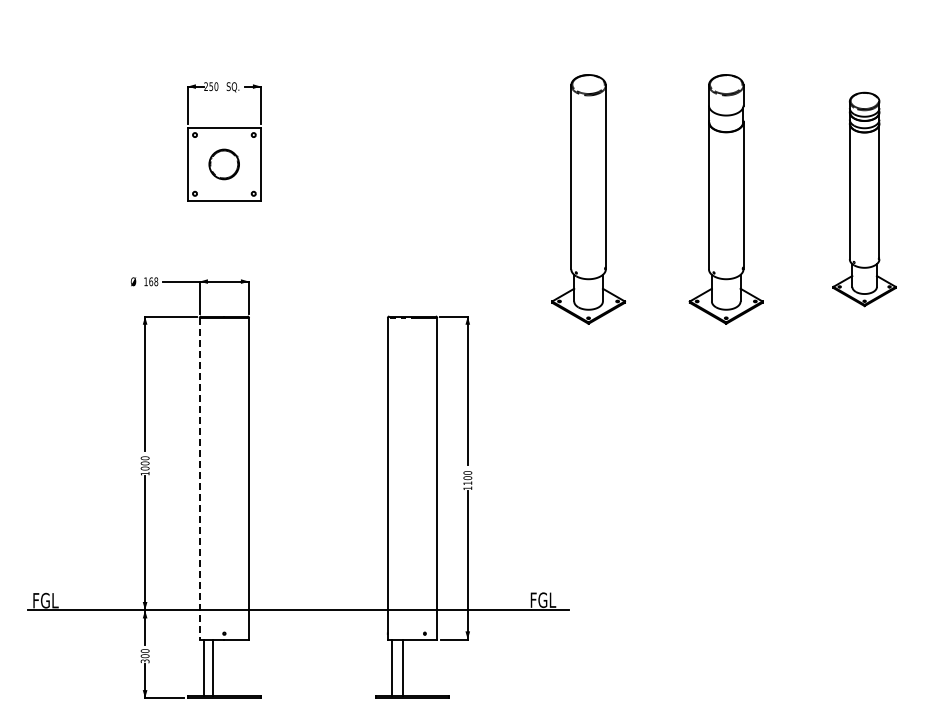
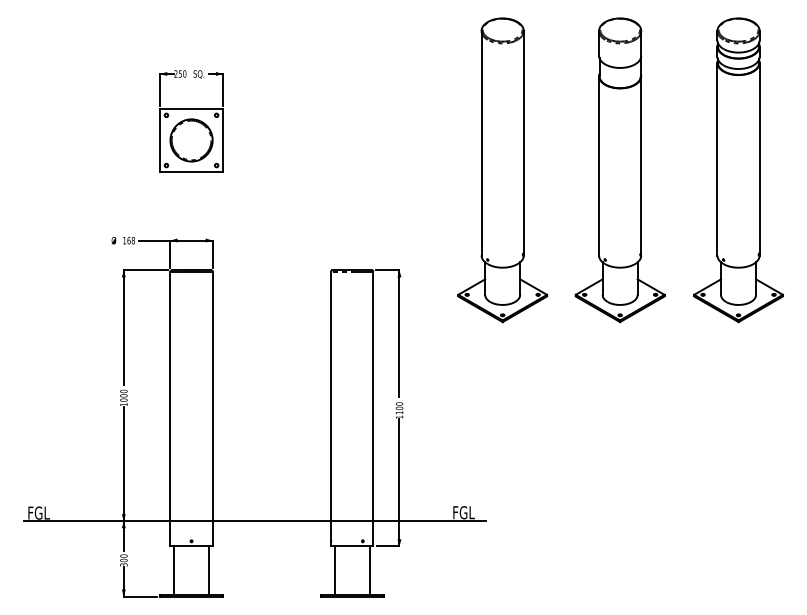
part: (223, 164) -> (190, 140), size x1.67
part: (588, 199) -> (502, 170), size x1.43
part: (726, 199) -> (620, 170), size x1.43
part: (864, 199) -> (738, 170), size x1.67
line: (199, 478) -> (170, 408), dashed -> solid
line: (212, 667) -> (208, 570), moved
line: (403, 667) -> (370, 570), moved

